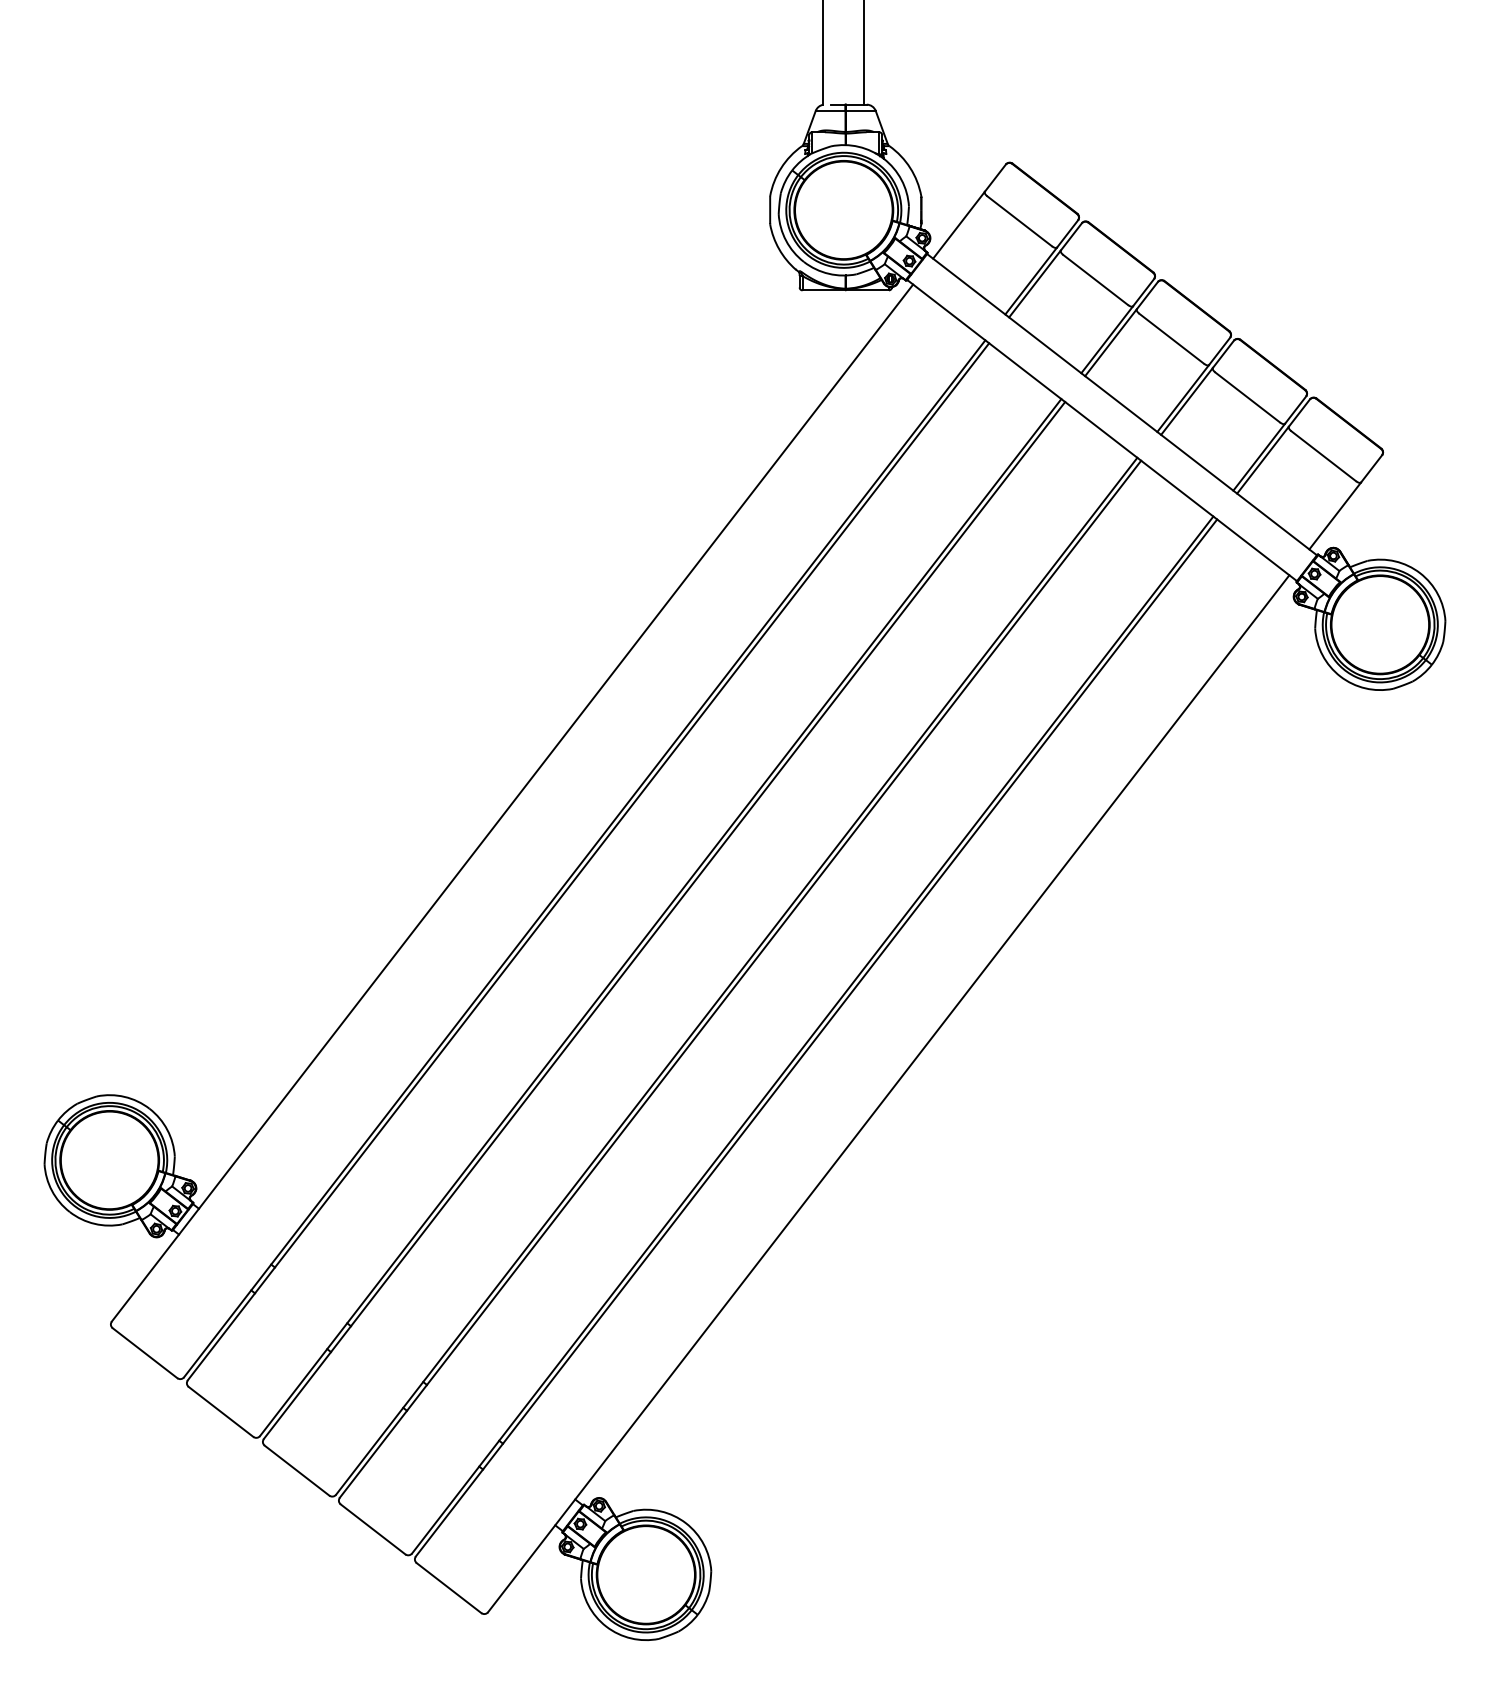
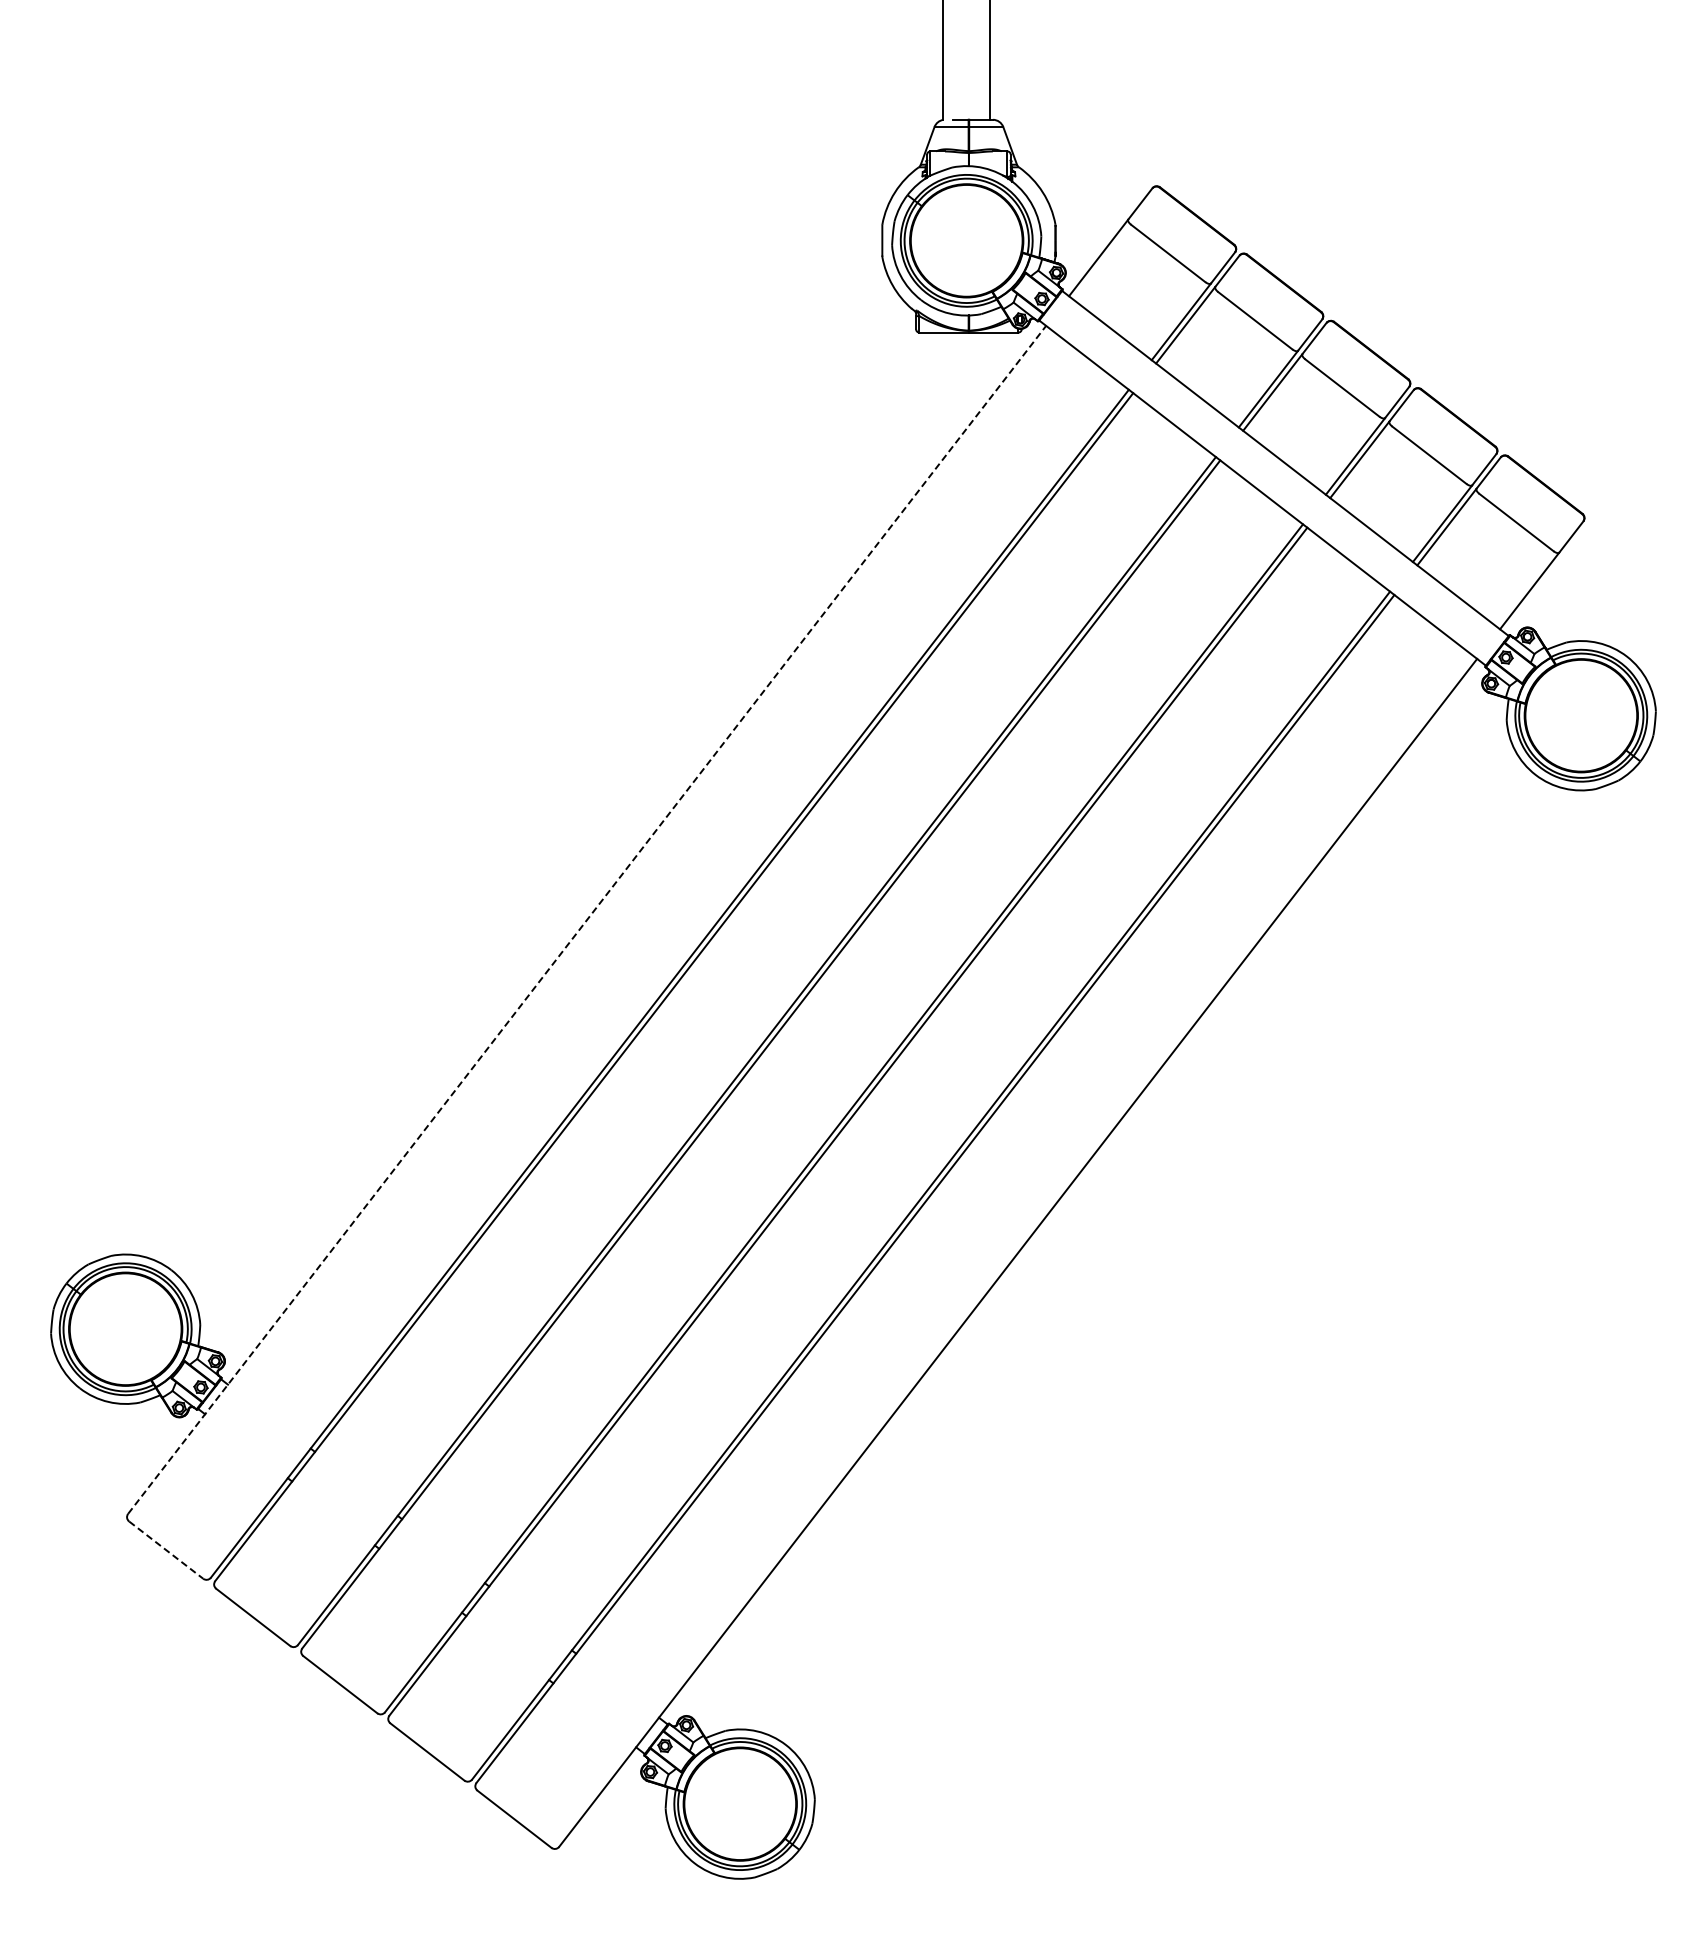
line: (512, 802) -> (587, 919), solid -> dashed
line: (145, 1353) -> (166, 1550), solid -> dashed

